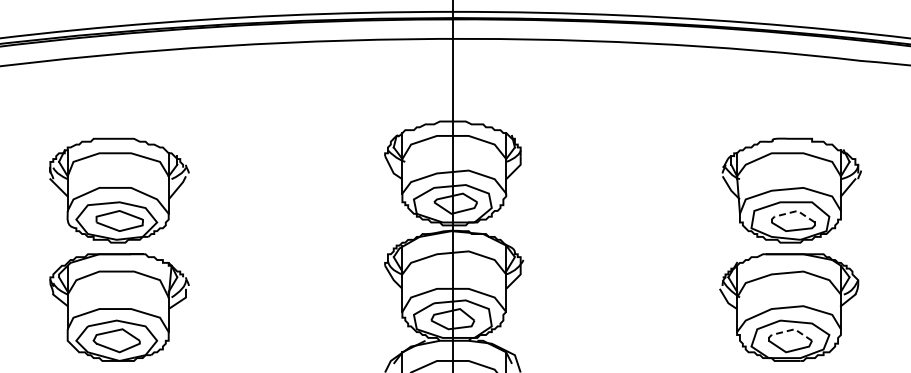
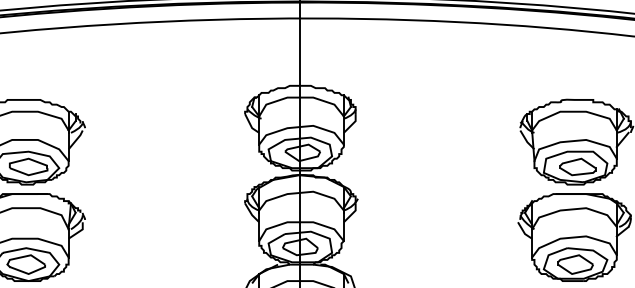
line: (793, 211) -> (578, 159), dashed -> solid
line: (790, 330) -> (575, 256), dashed -> solid

